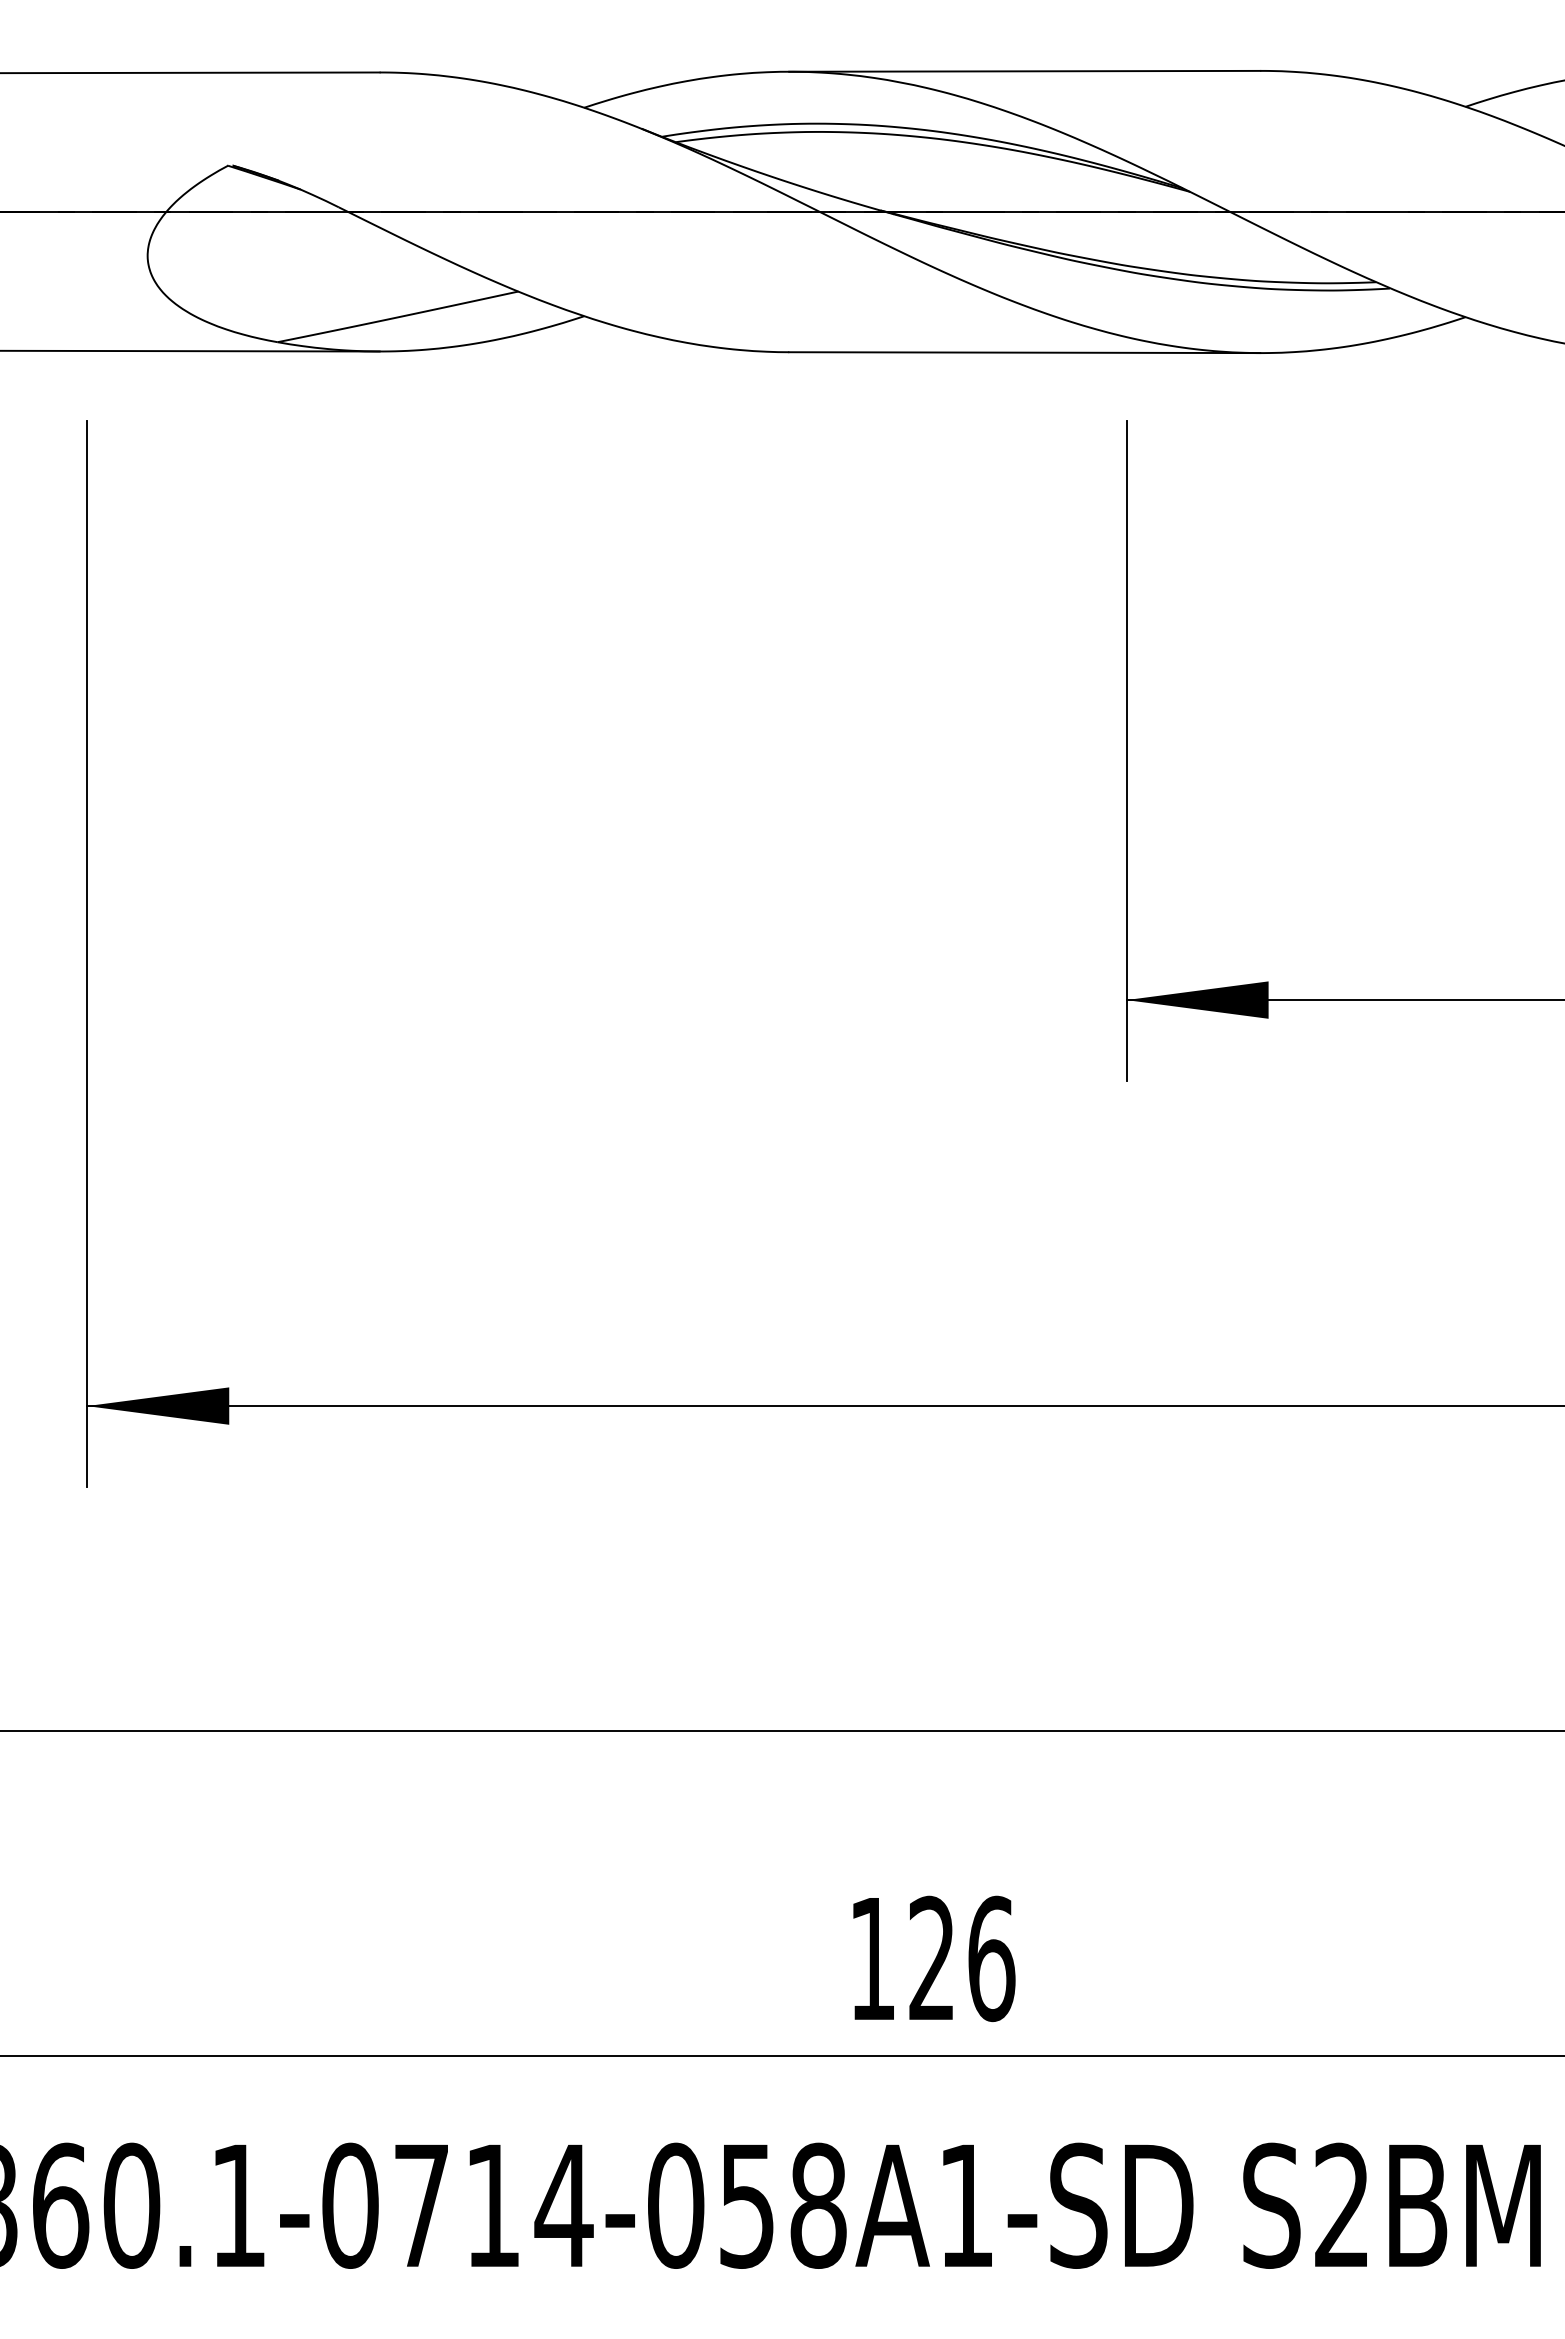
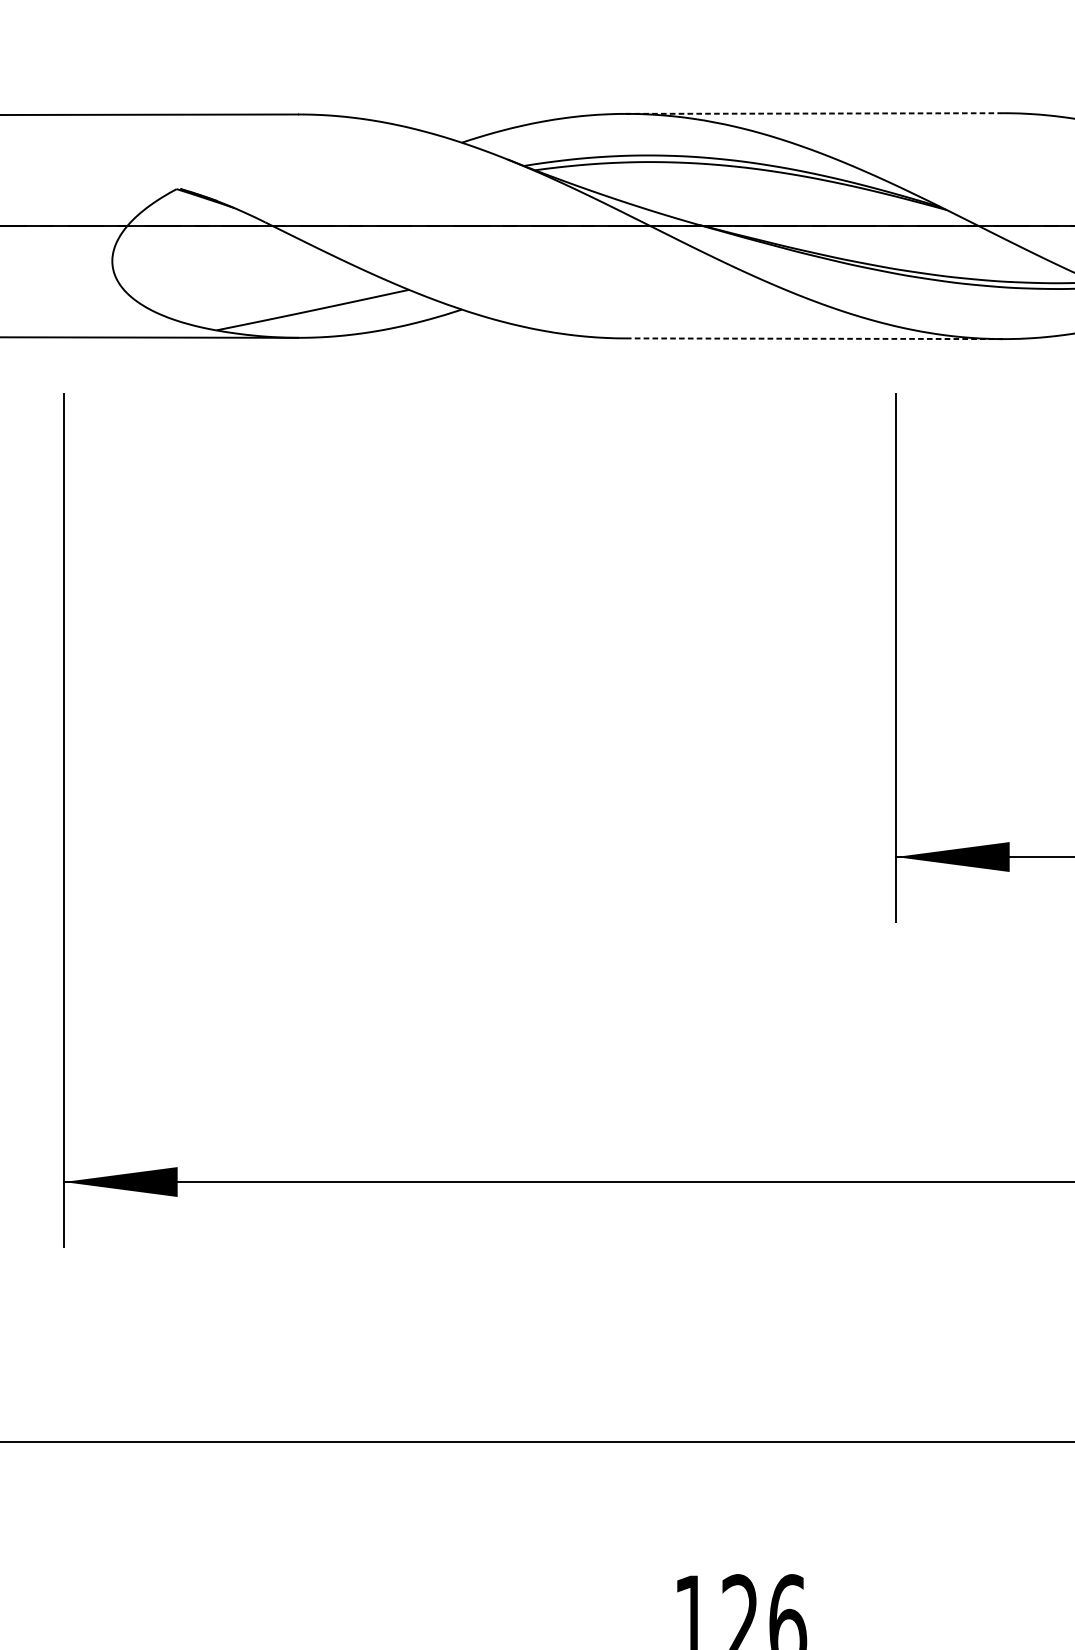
line: (1024, 71) -> (814, 113), solid -> dashed
line: (1024, 352) -> (814, 338), solid -> dashed

